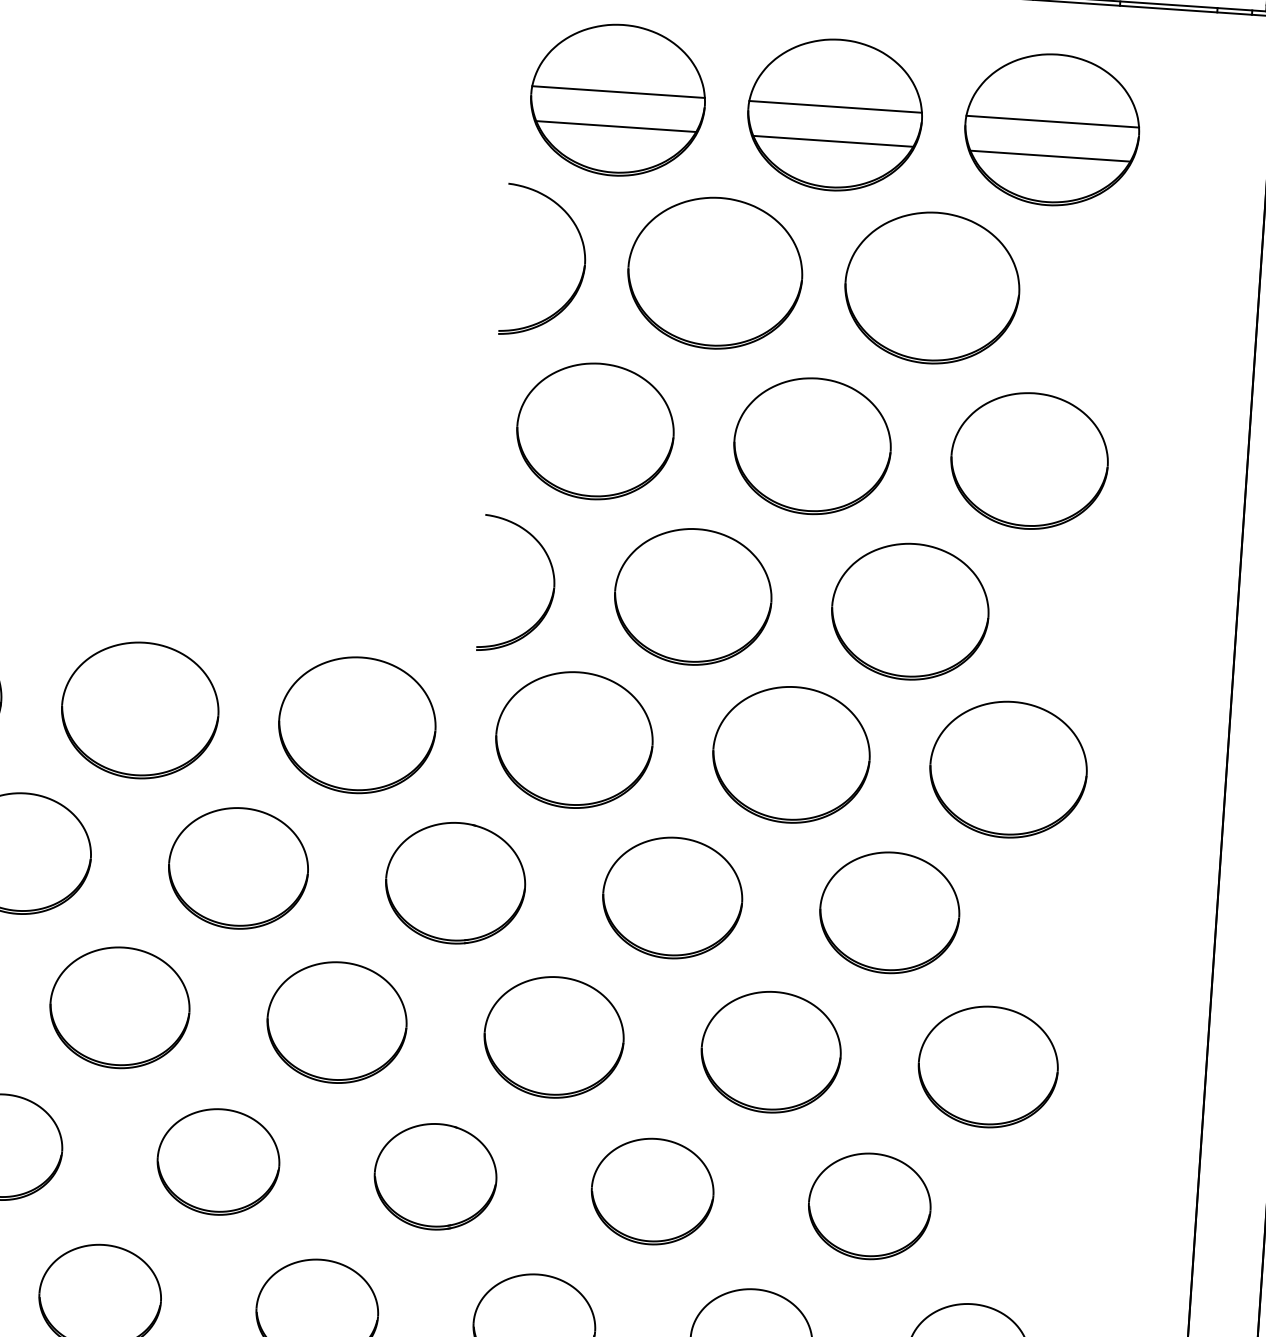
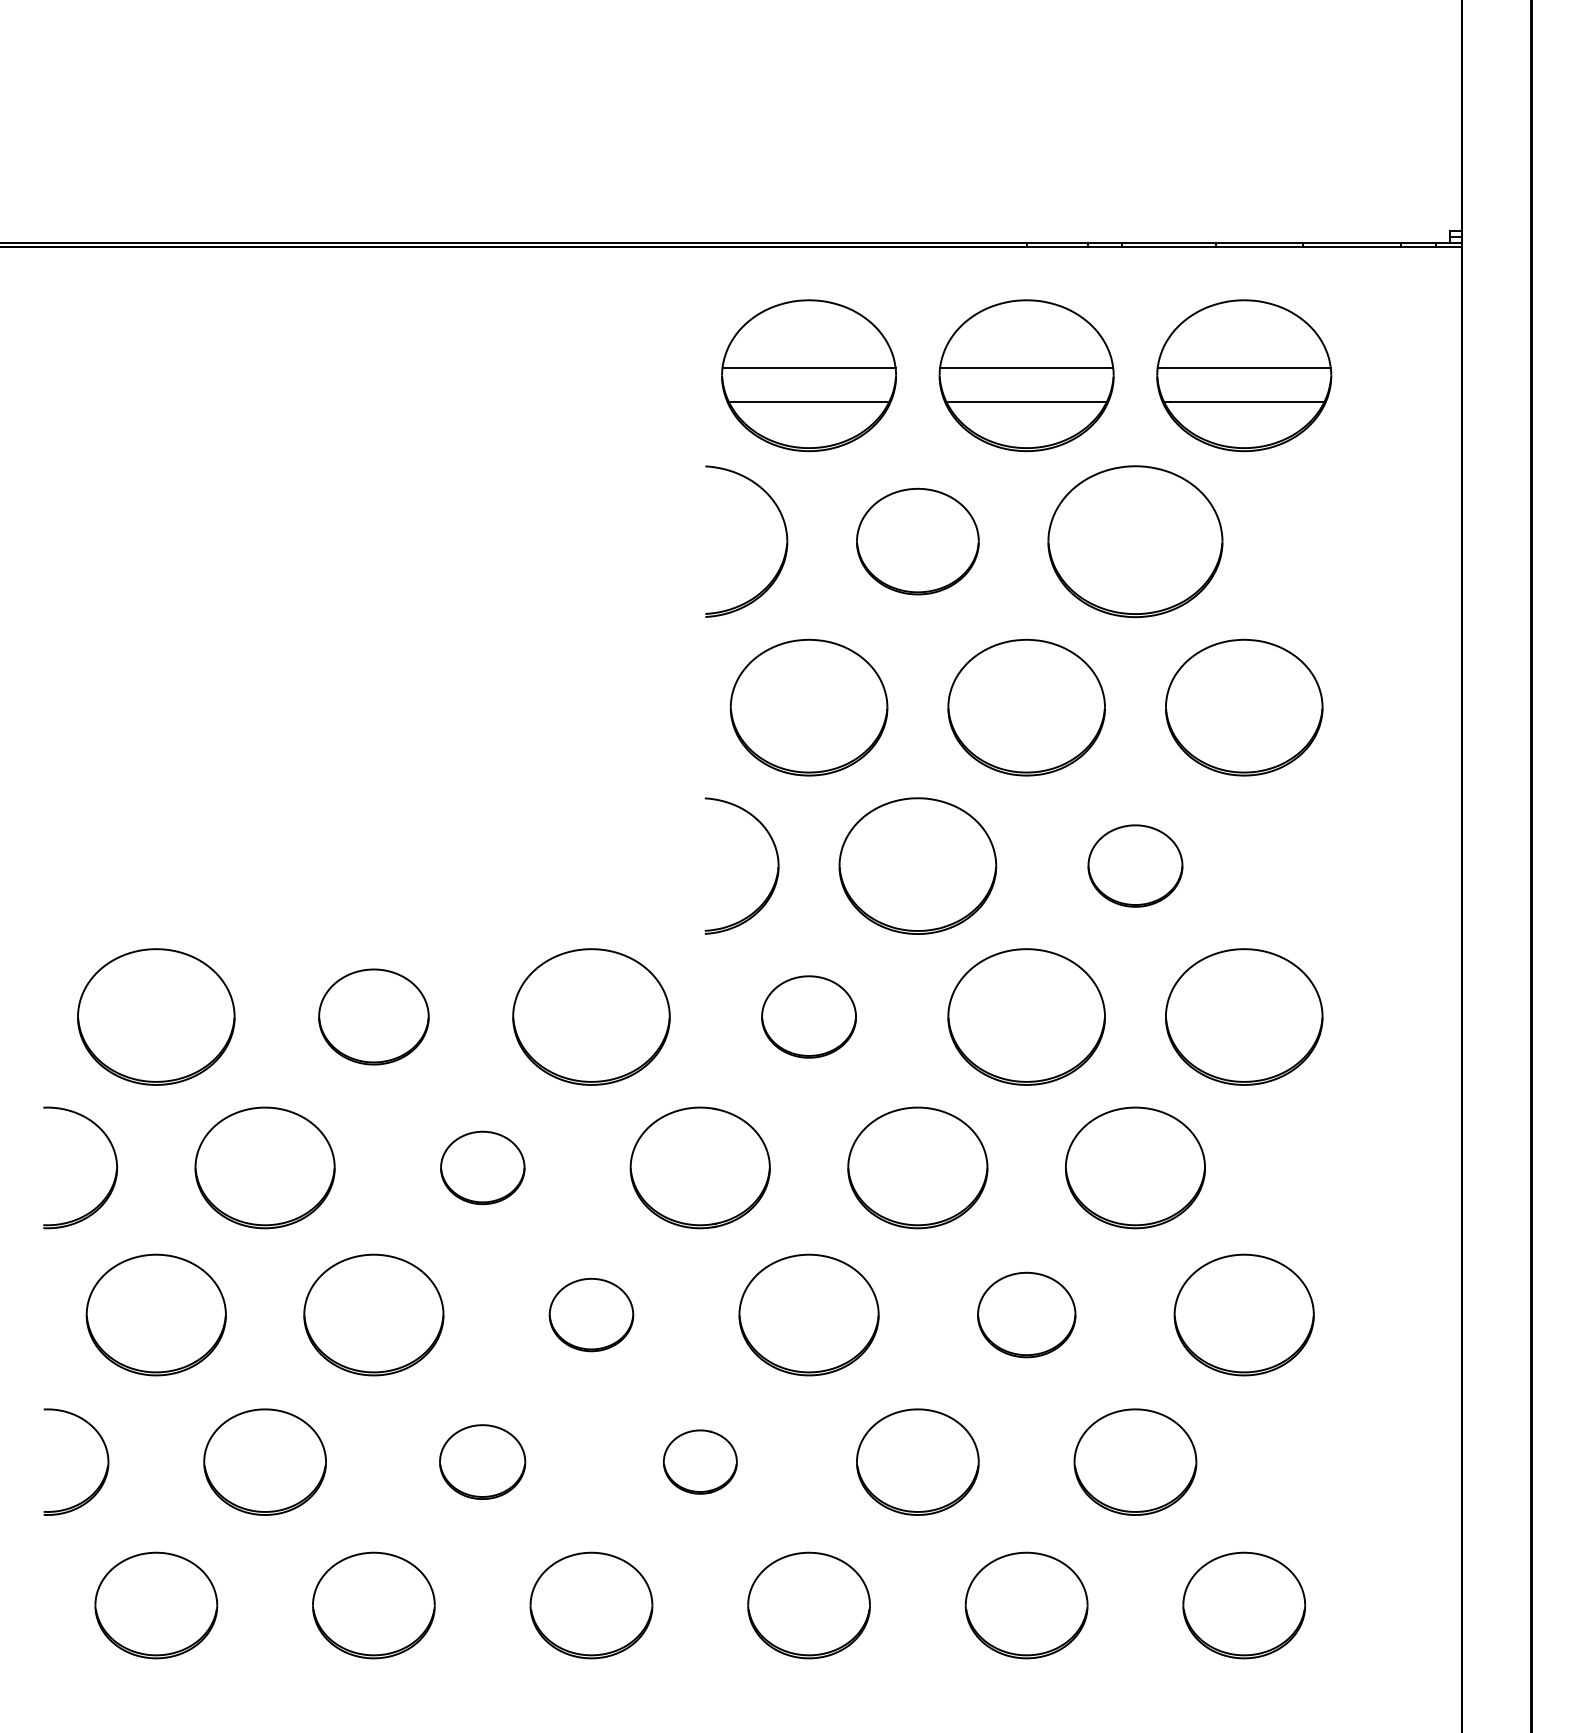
part: (714, 273) -> (917, 541), size x0.7
part: (910, 611) -> (1135, 865), size x0.6
part: (139, 709) -> (373, 1016), size x0.7
part: (573, 739) -> (808, 1016), size x0.6
part: (238, 867) -> (482, 1167), size x0.6
part: (337, 1022) -> (591, 1314), size x0.6
part: (771, 1051) -> (1026, 1314), size x0.7
part: (218, 1161) -> (482, 1461), size x0.7
part: (435, 1176) -> (700, 1461), size x0.6

